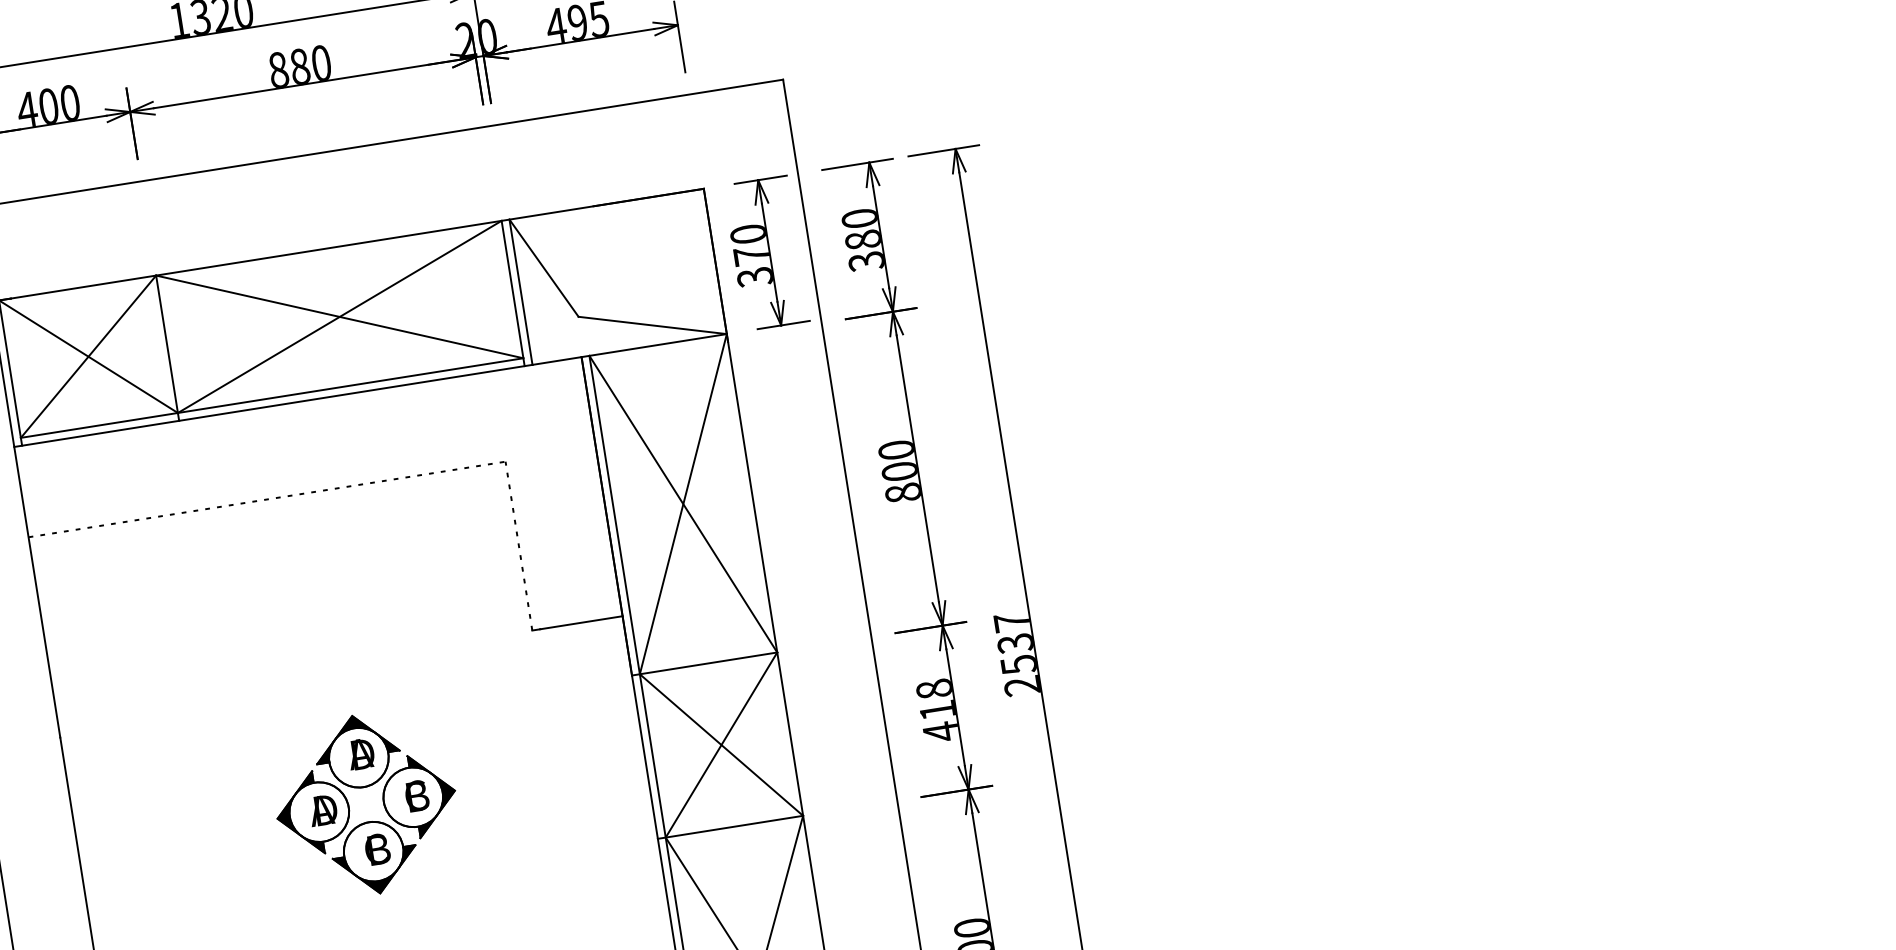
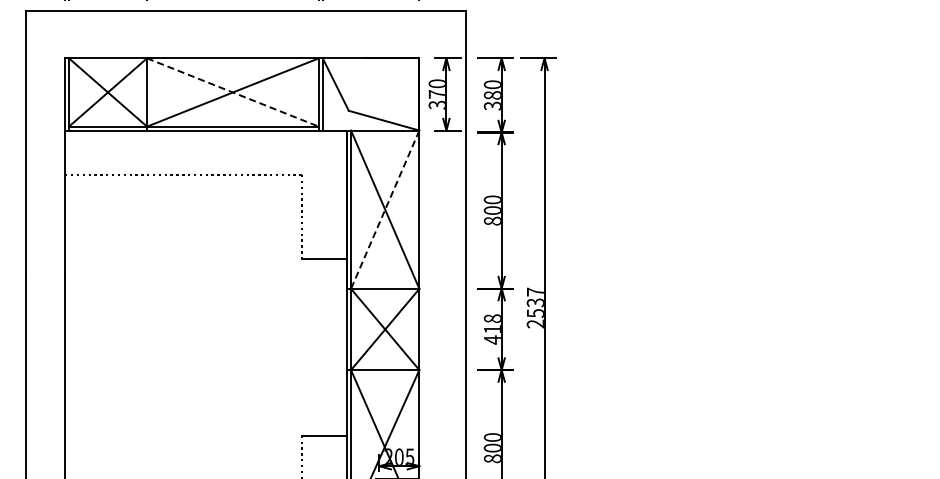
line: (340, 316) -> (233, 92), solid -> dashed
line: (684, 505) -> (385, 210), solid -> dashed
part: (364, 789) -> (208, 323), removed

